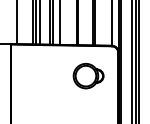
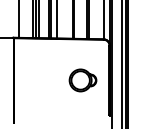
part: (88, 76) -> (82, 80), moved

